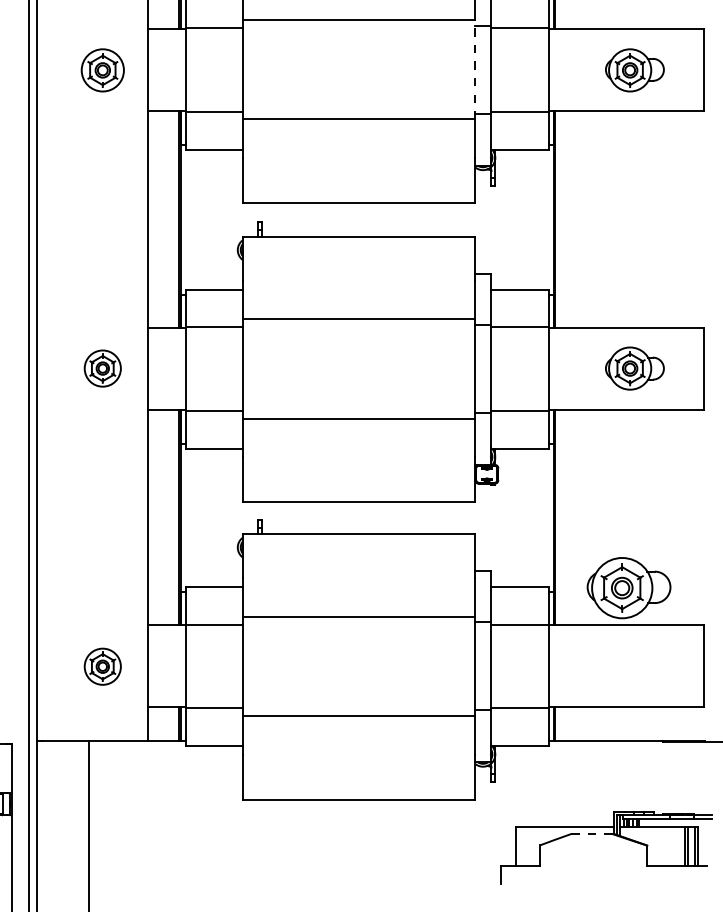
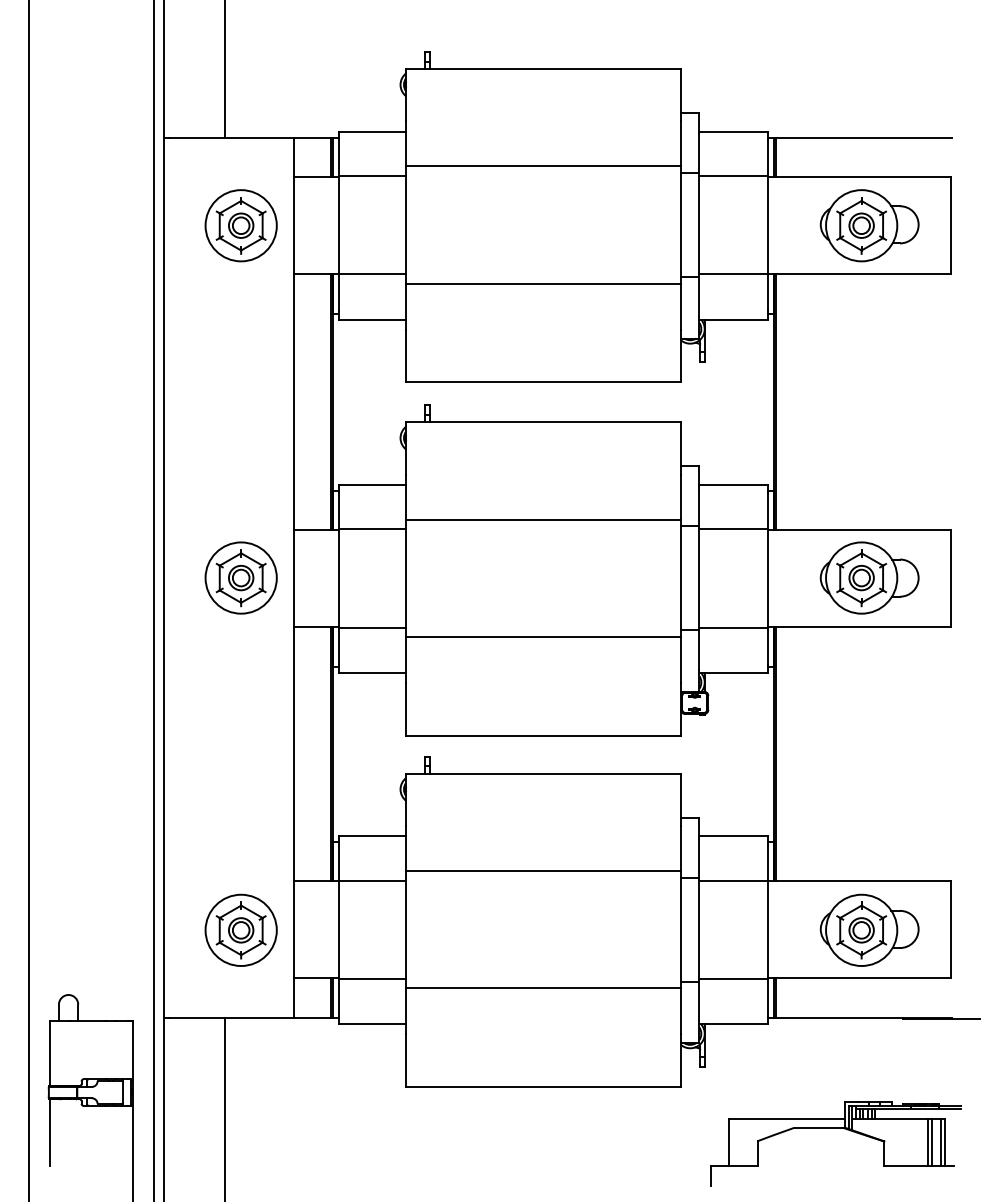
part: (102, 70) -> (240, 225), size x1.43
line: (475, 70) -> (681, 225), dashed -> solid
part: (634, 70) -> (869, 225), size x1.43
part: (102, 368) -> (240, 577), size x1.67
part: (634, 368) -> (869, 577), size x1.43
part: (628, 587) -> (869, 929), moved
part: (102, 666) -> (240, 929), size x1.67
line: (592, 833) -> (819, 1127), dashed -> solid

